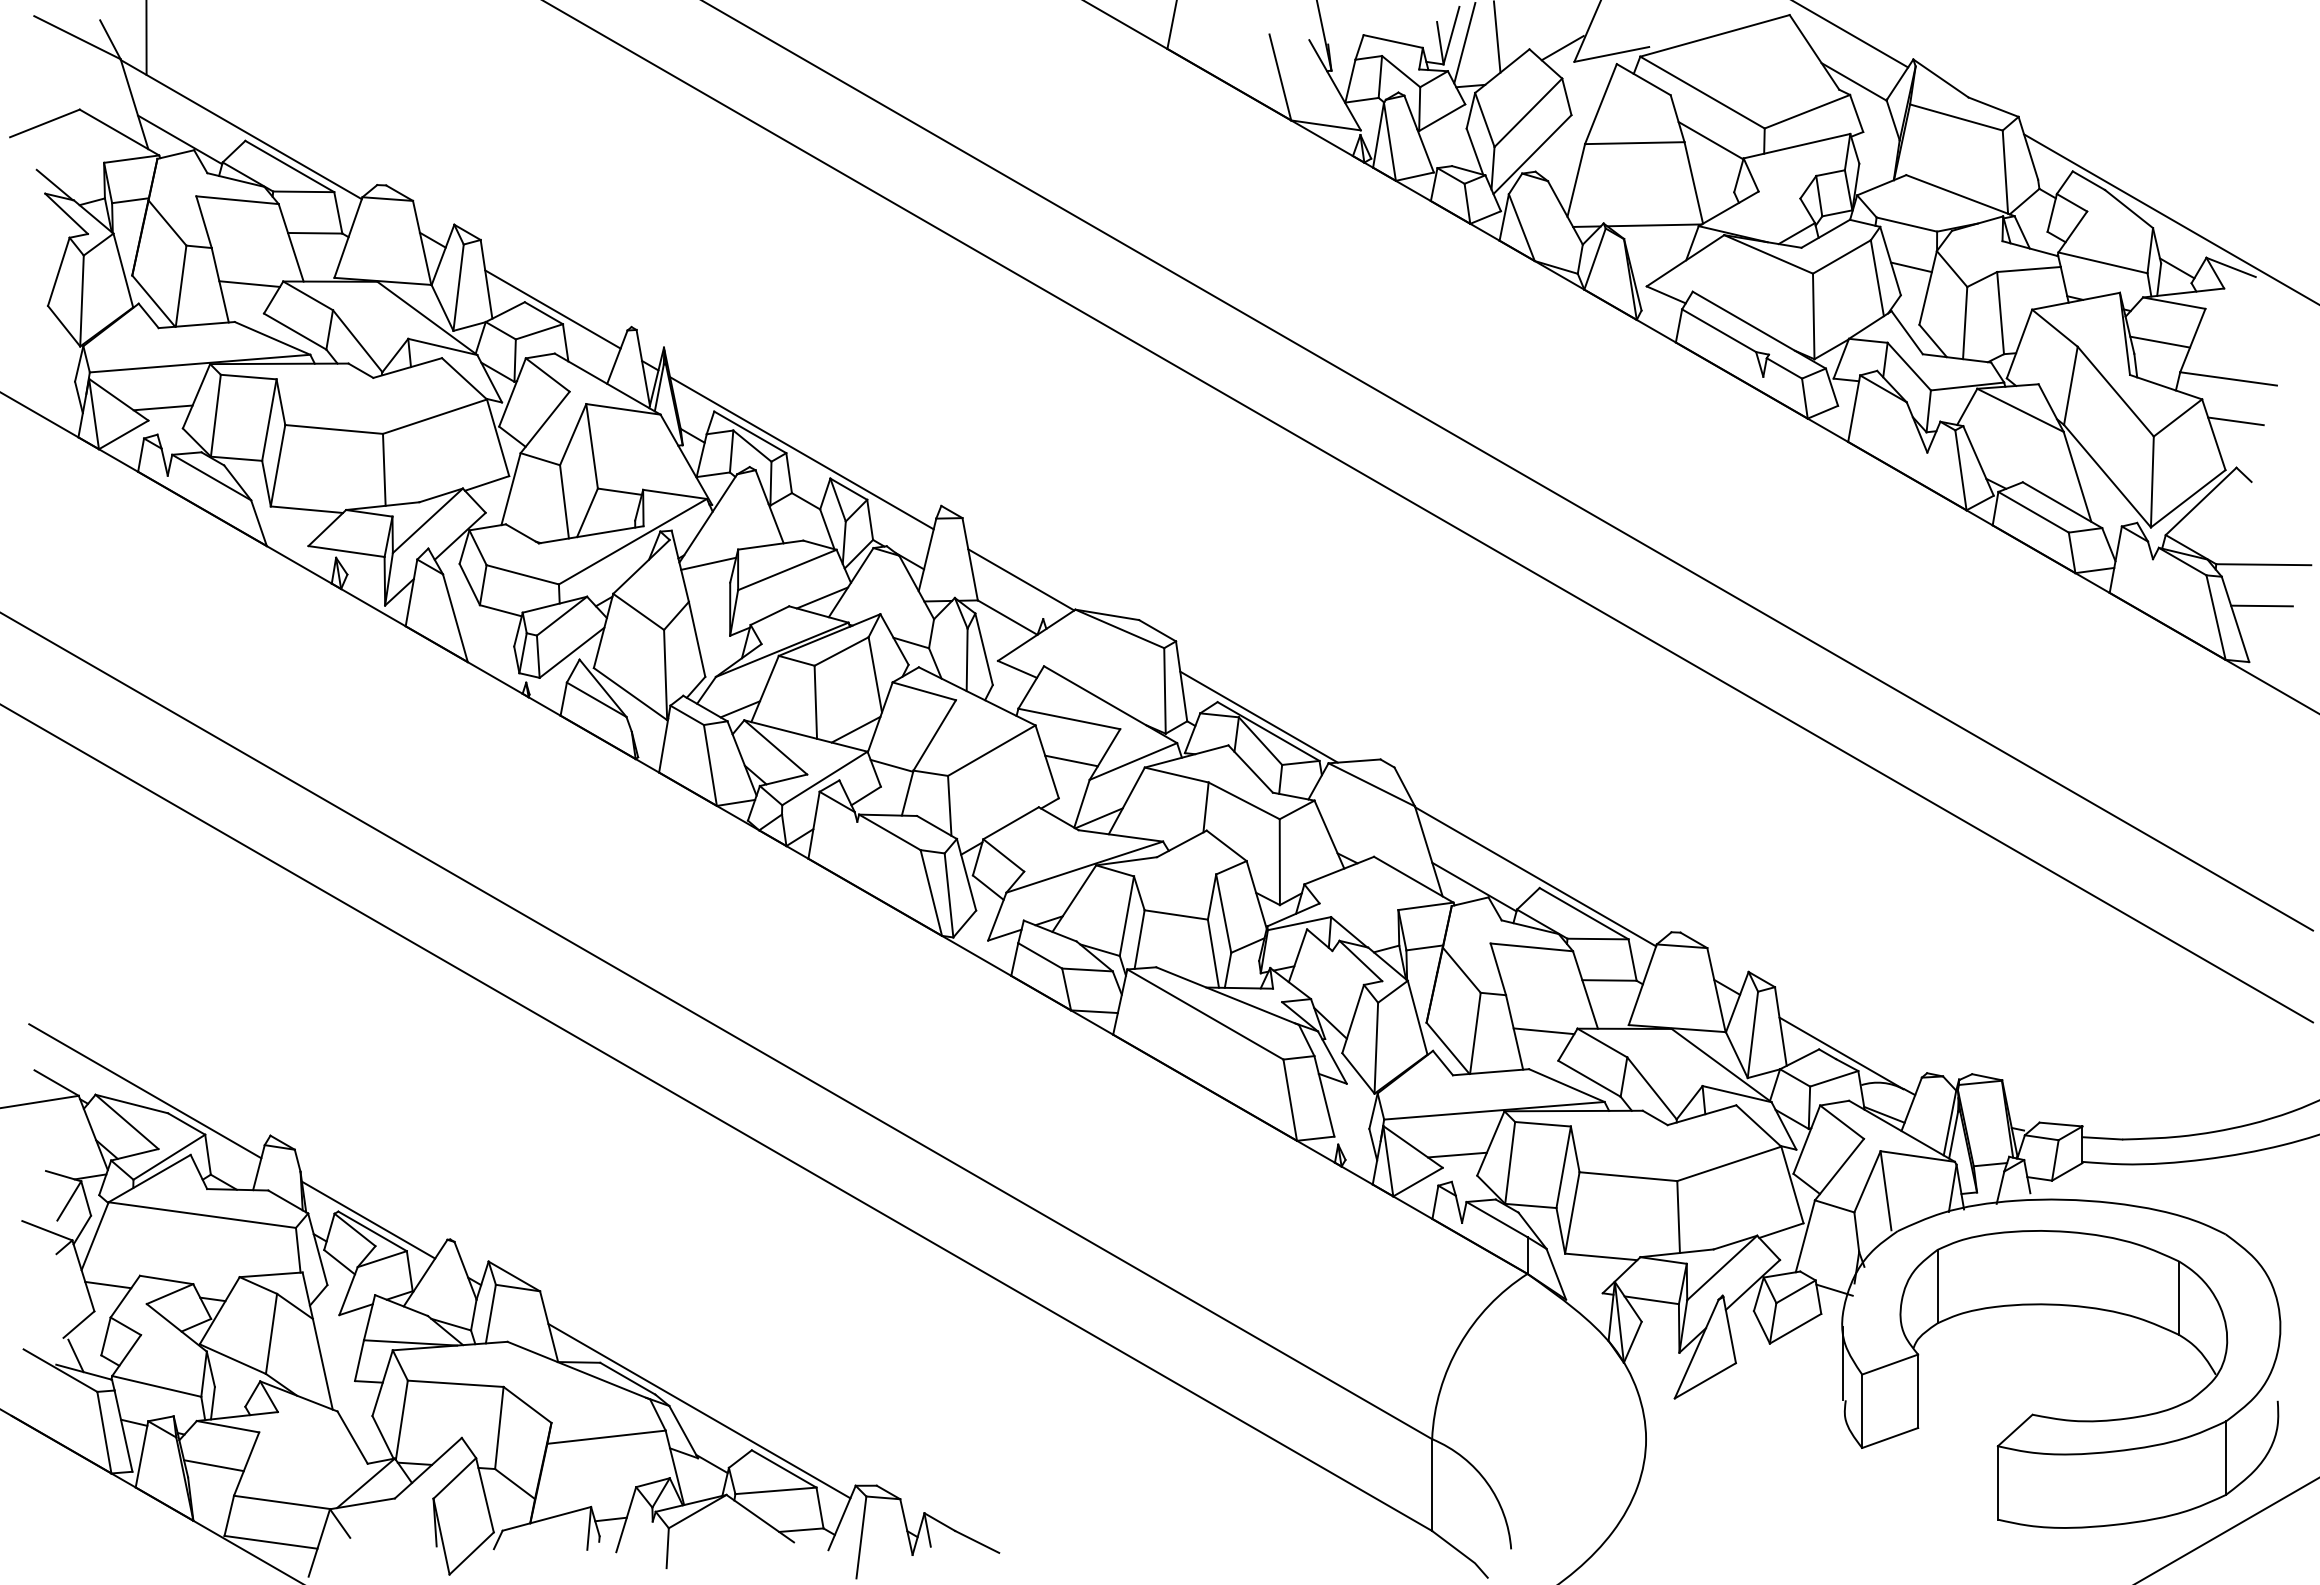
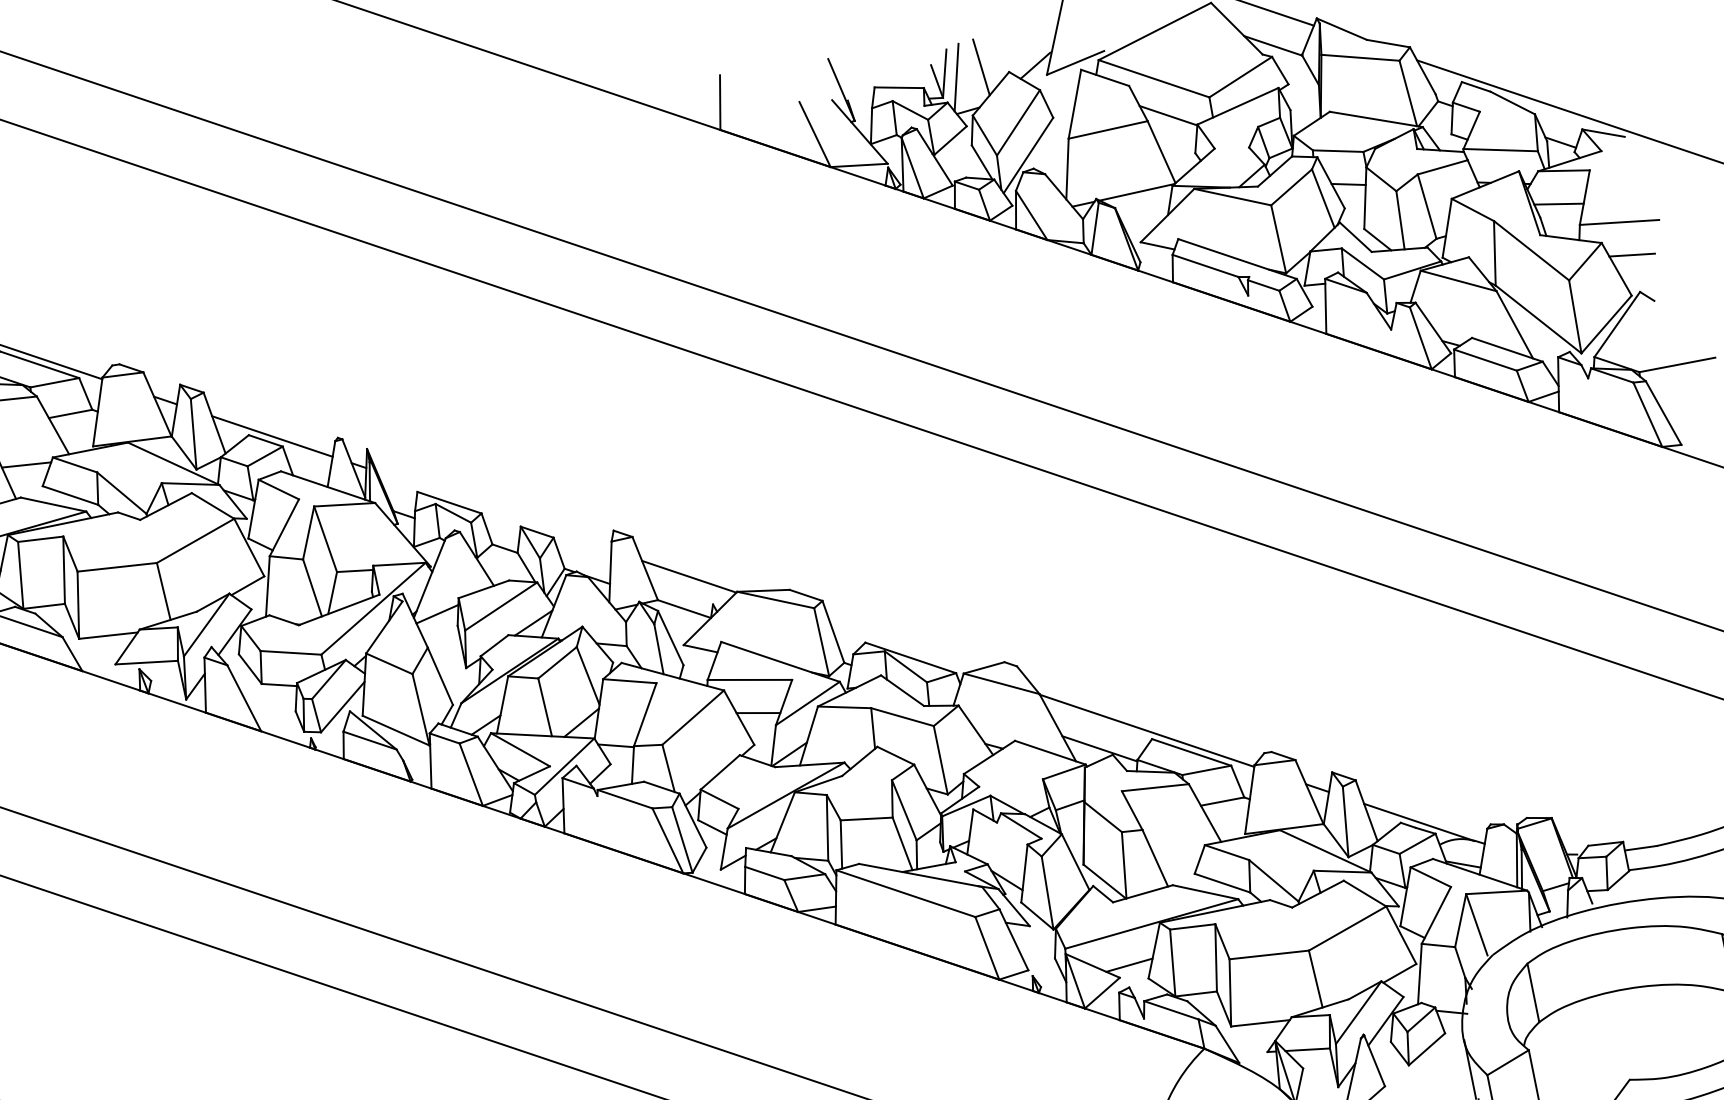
line: (801, 453) -> (493, 511), removed
line: (2261, 605) -> (1682, 397), removed
line: (1258, 716) -> (900, 647), removed
line: (1543, 1031) -> (1178, 852), removed

